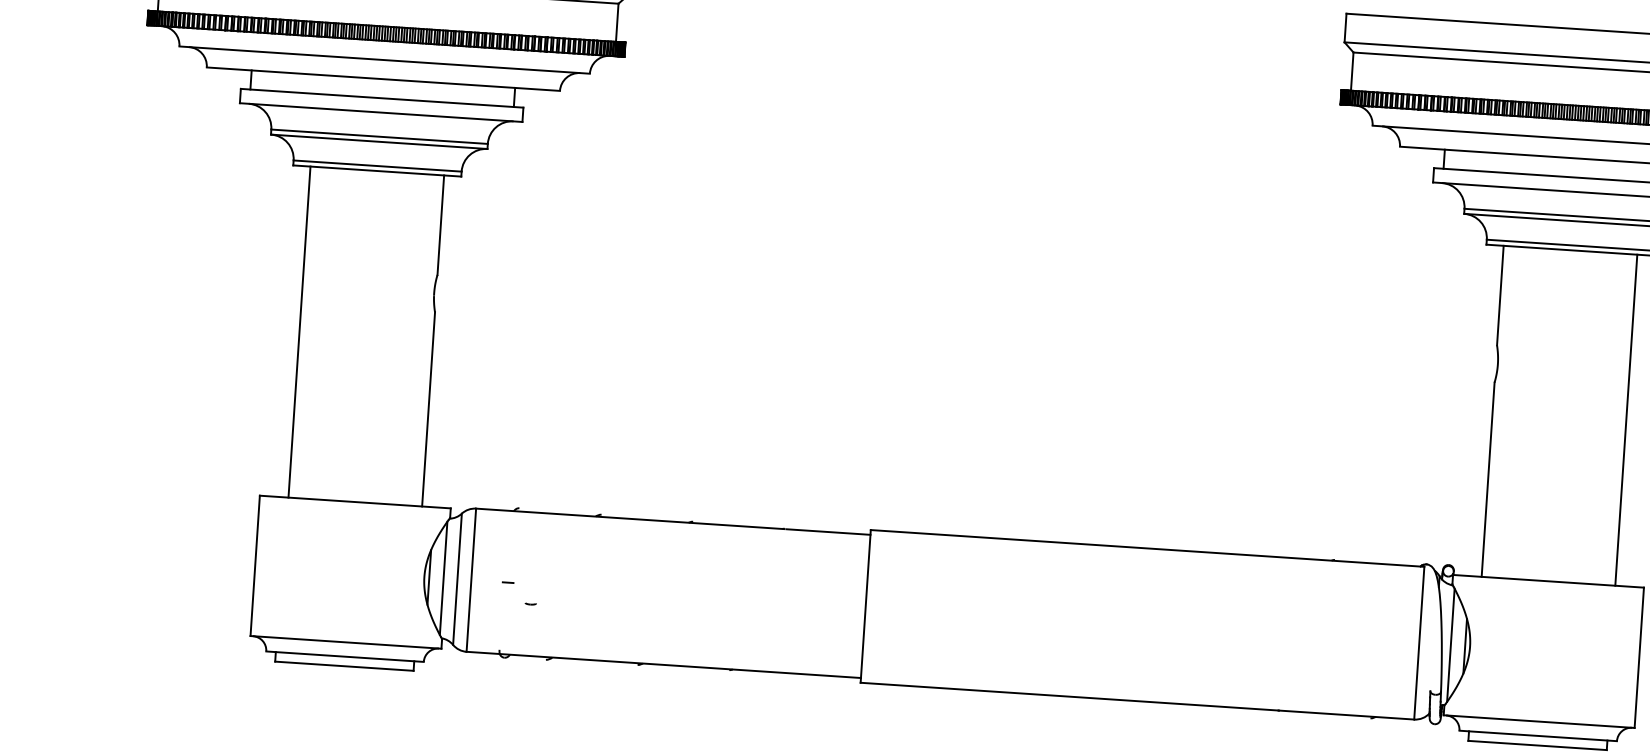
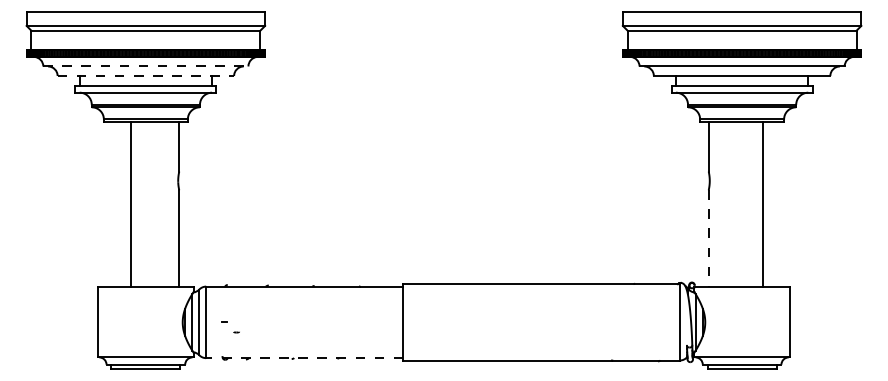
line: (383, 60) -> (145, 66), solid -> dashed
line: (384, 80) -> (146, 76), solid -> dashed
line: (299, 331) -> (131, 204), moved
line: (1626, 419) -> (762, 204), moved
line: (1487, 479) -> (708, 238), solid -> dashed
line: (663, 665) -> (304, 358), solid -> dashed

